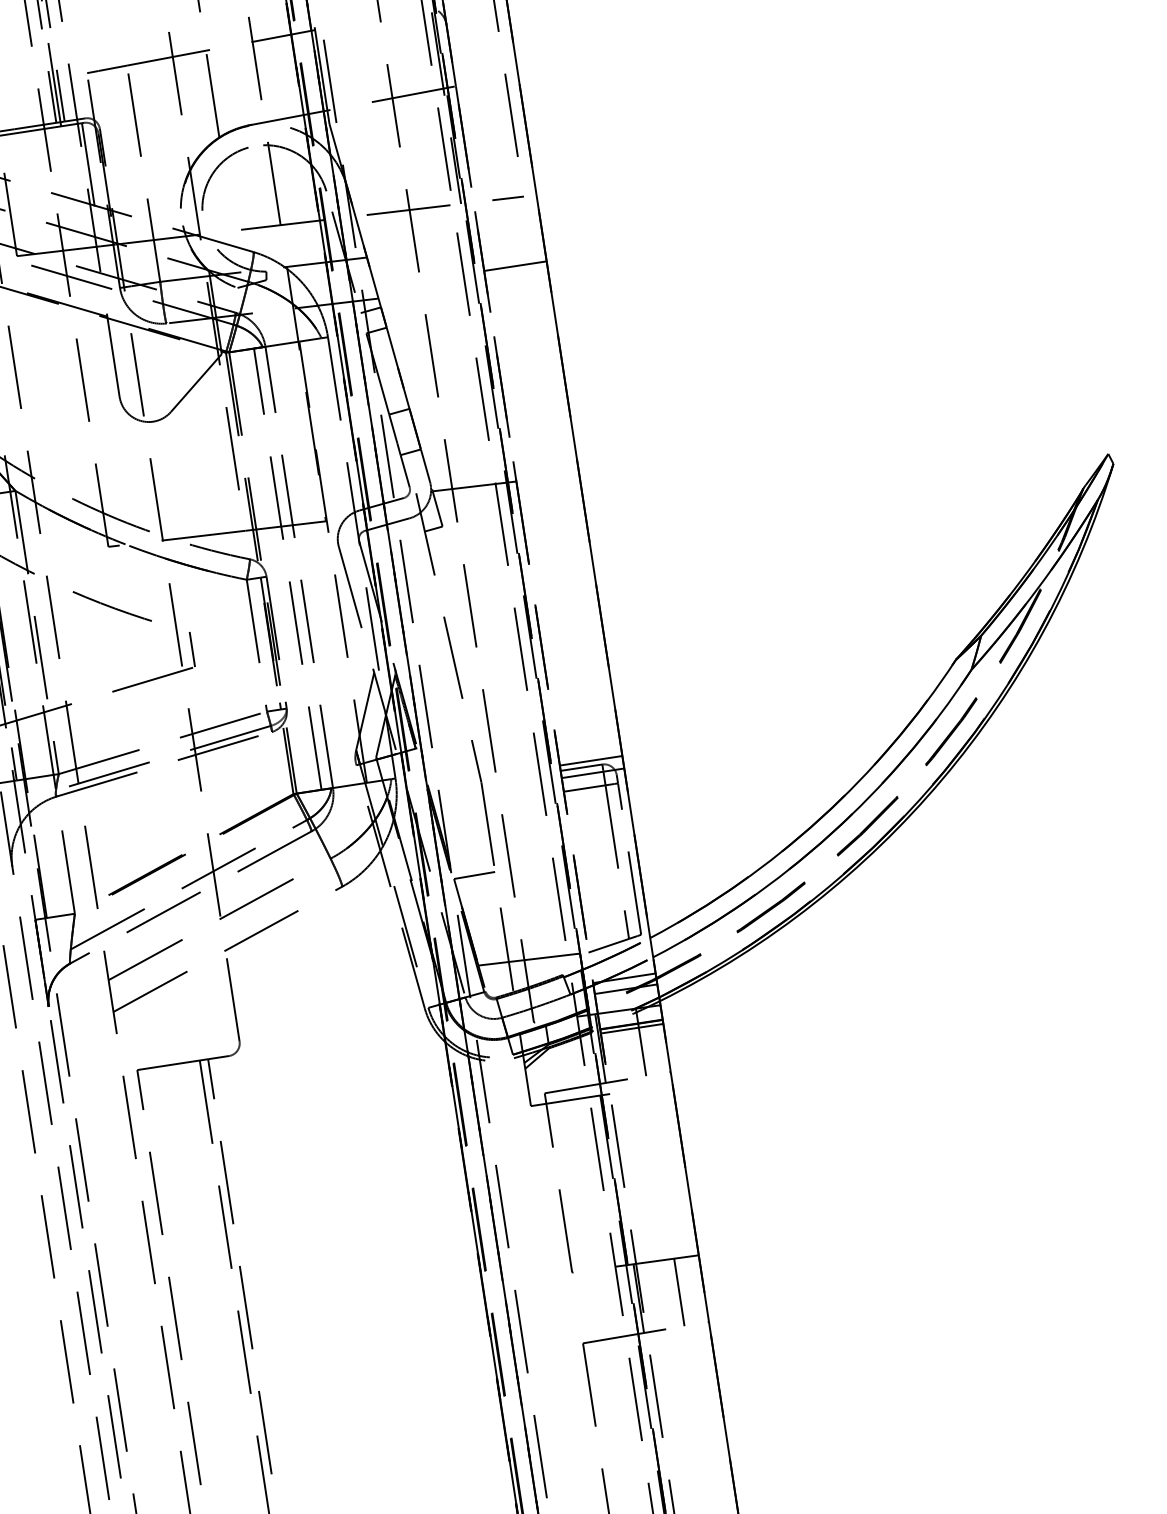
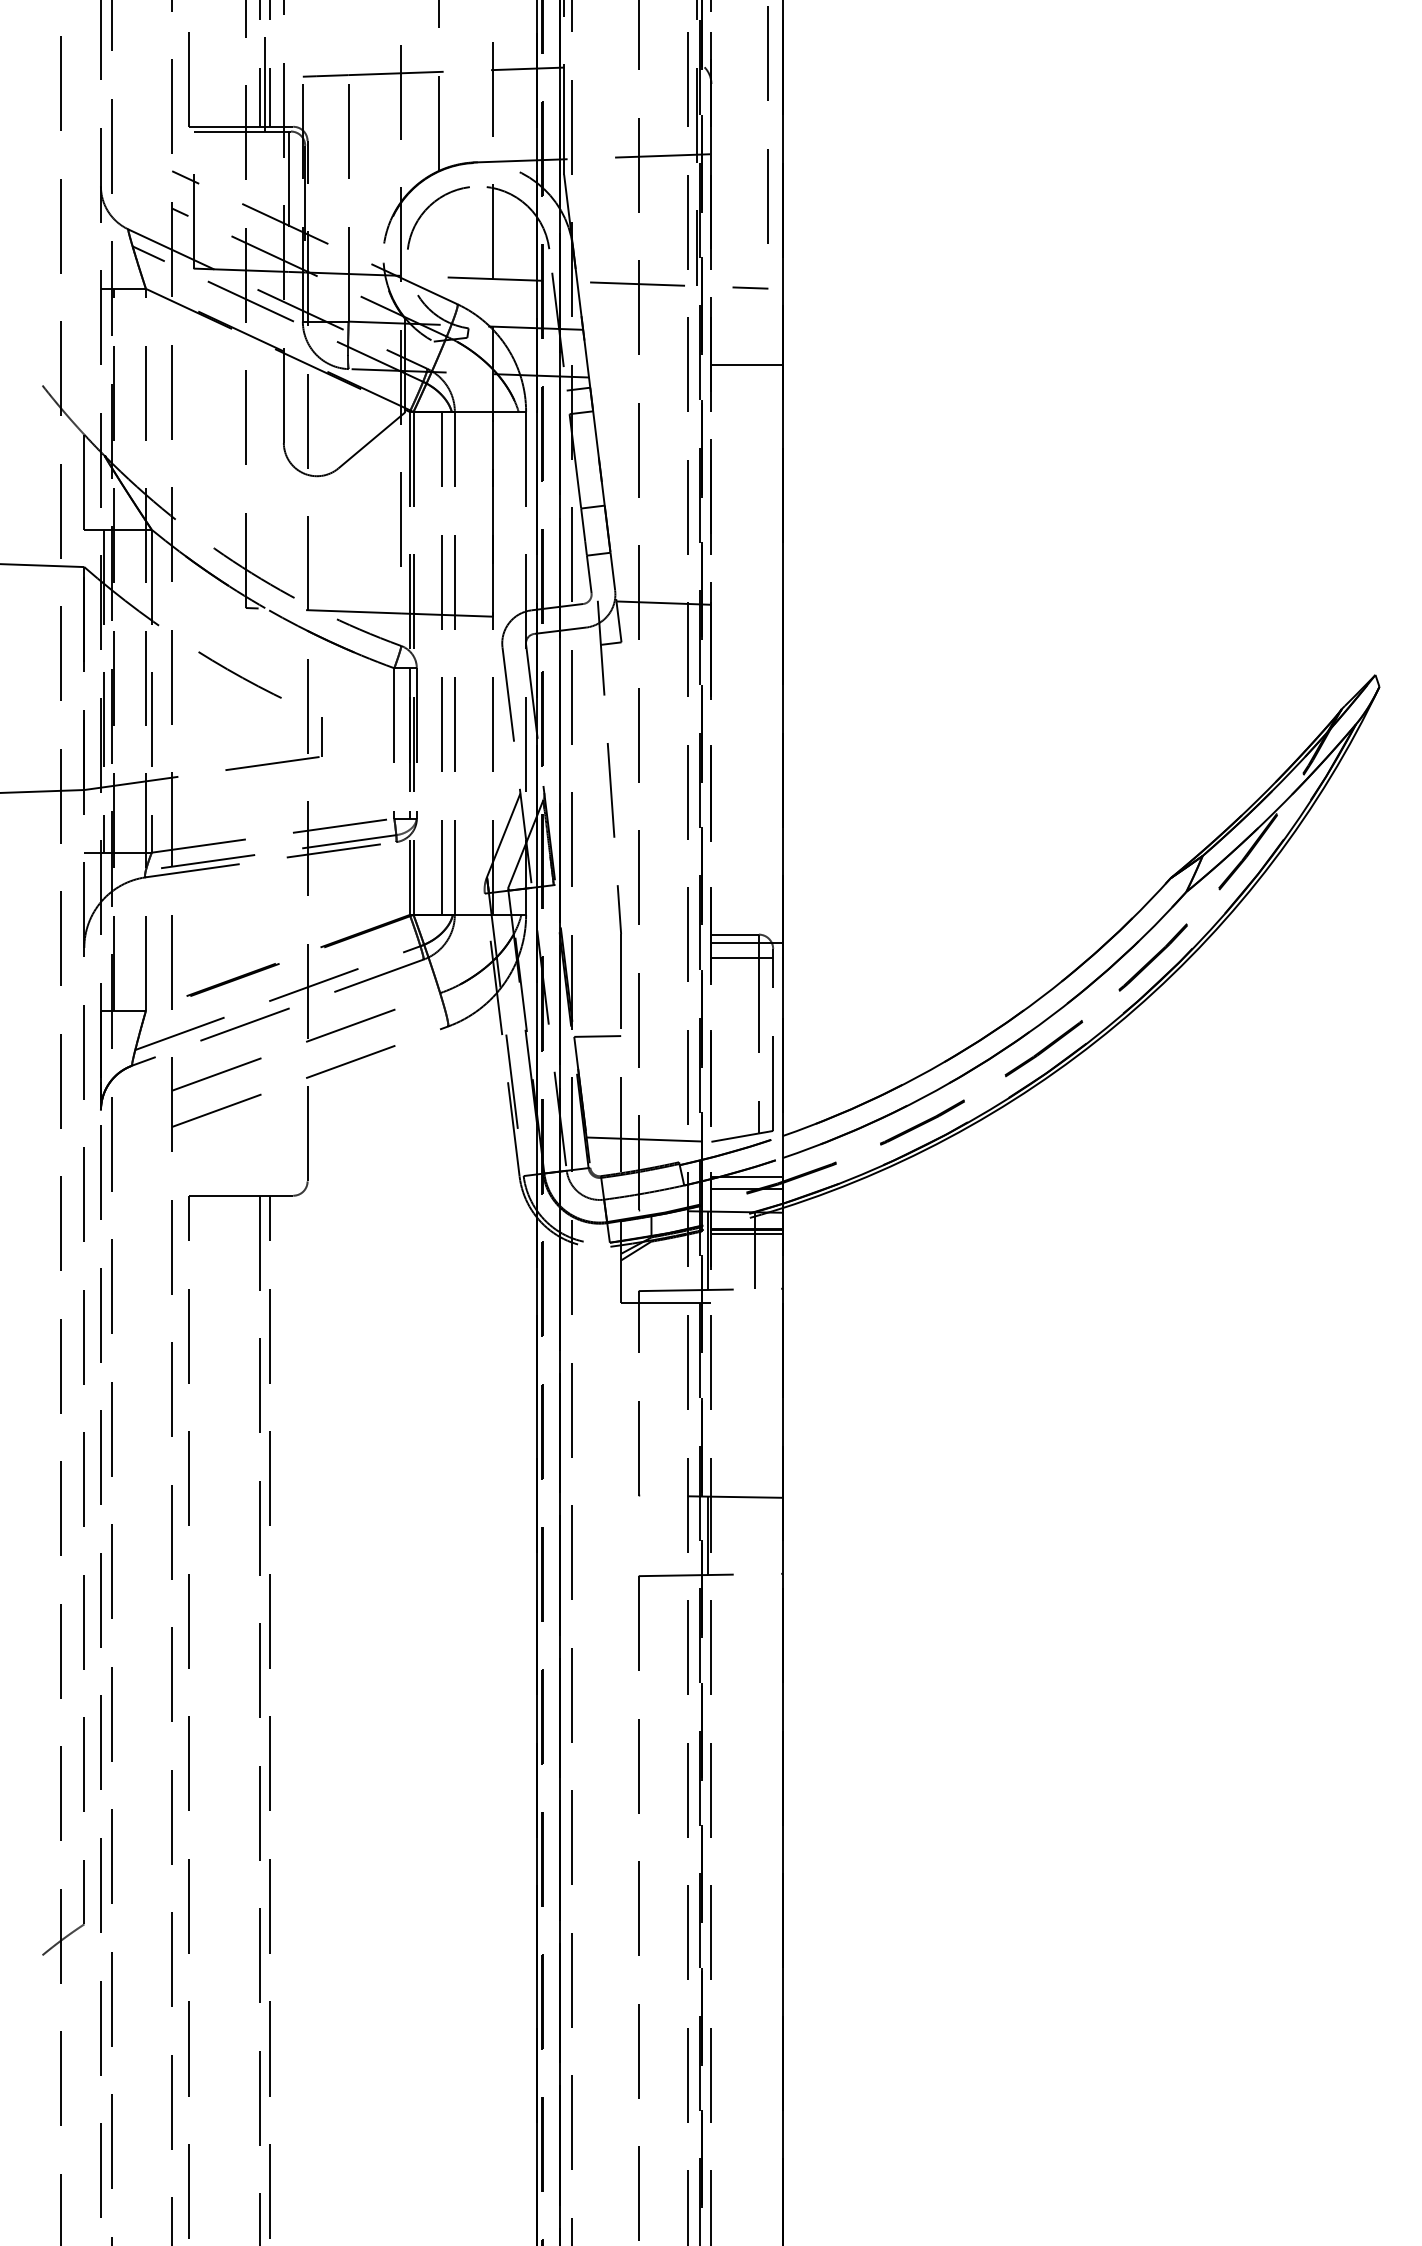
line: (590, 760) -> (746, 928), removed
line: (679, 1292) -> (754, 1535), removed

